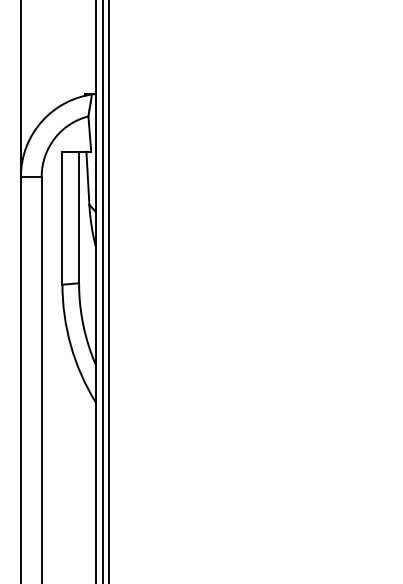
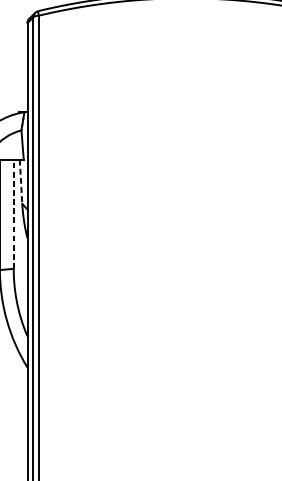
line: (87, 178) -> (20, 181), solid -> dashed
line: (79, 217) -> (14, 214), solid -> dashed

